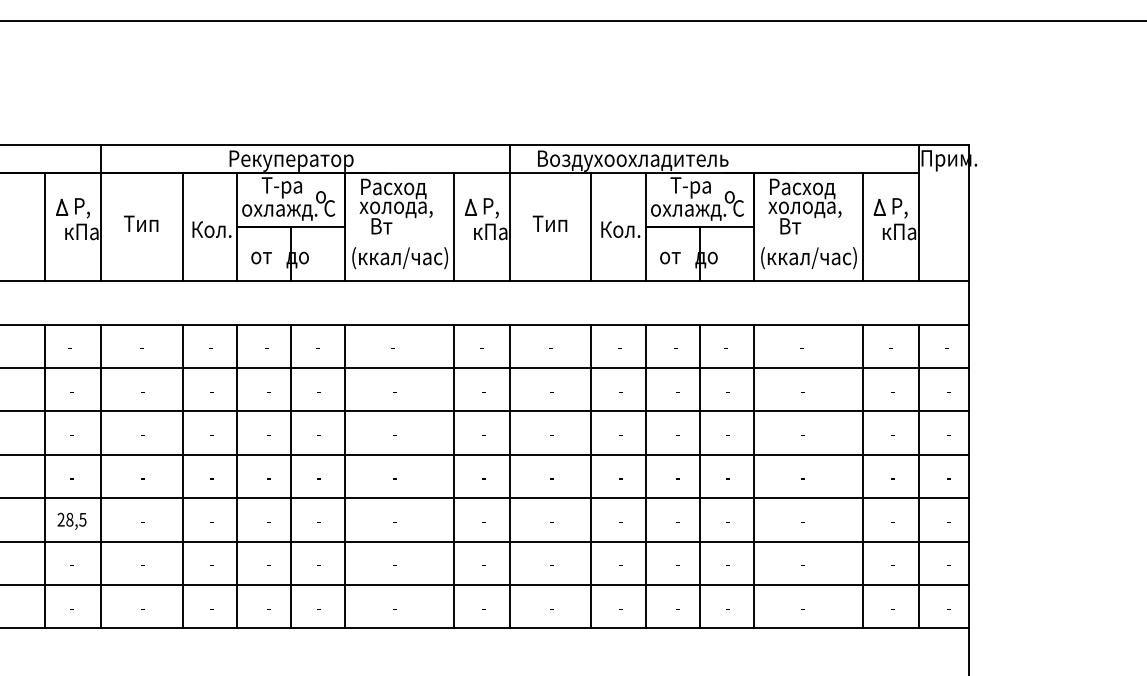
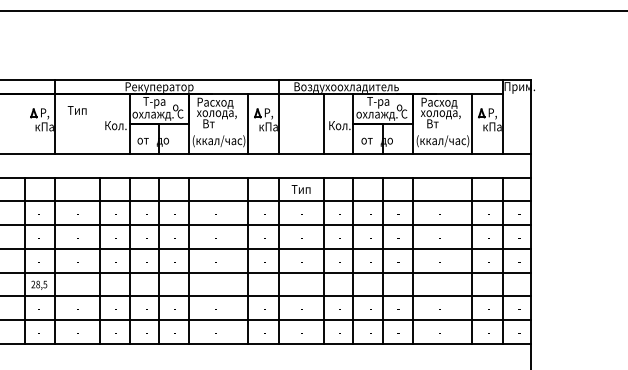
text: (139, 223) -> (76, 110), moved
text: (548, 223) -> (300, 189), moved
line: (44, 225) -> (24, 123), removed
line: (181, 225) -> (99, 123), removed

